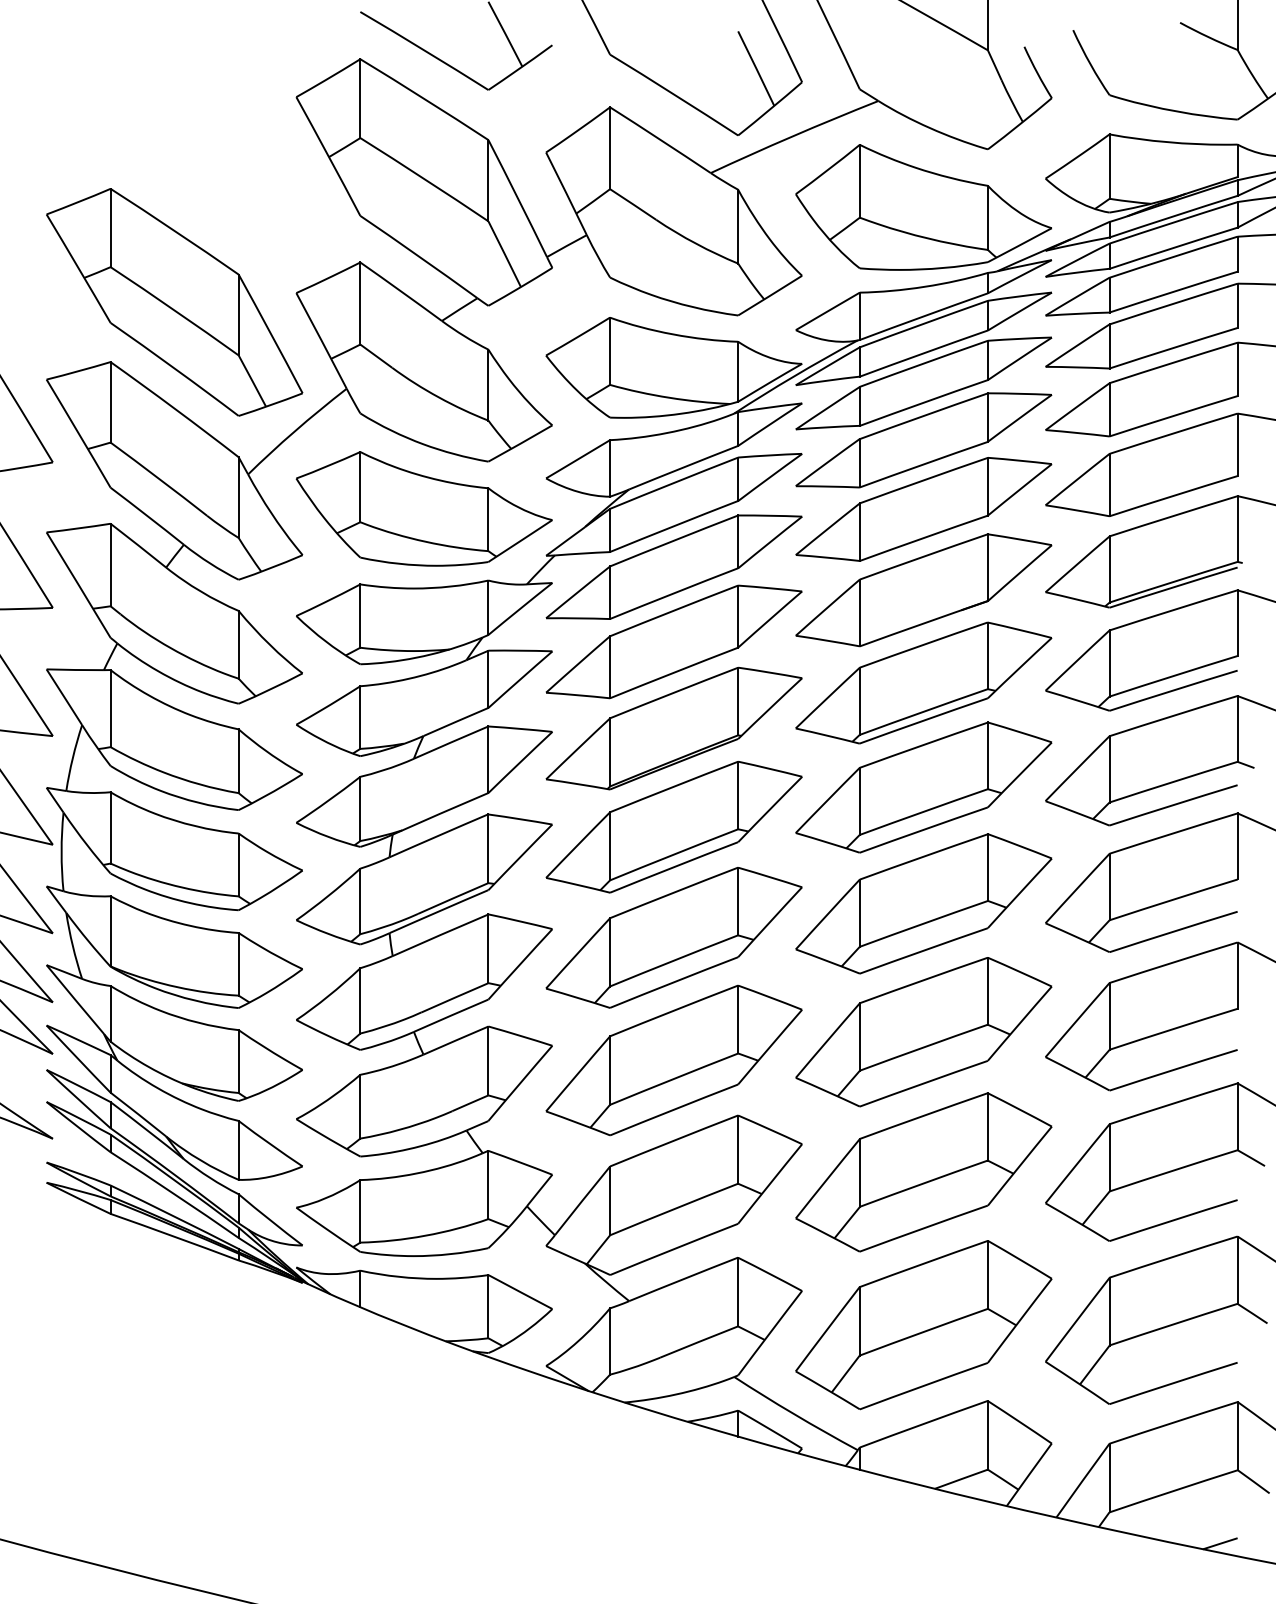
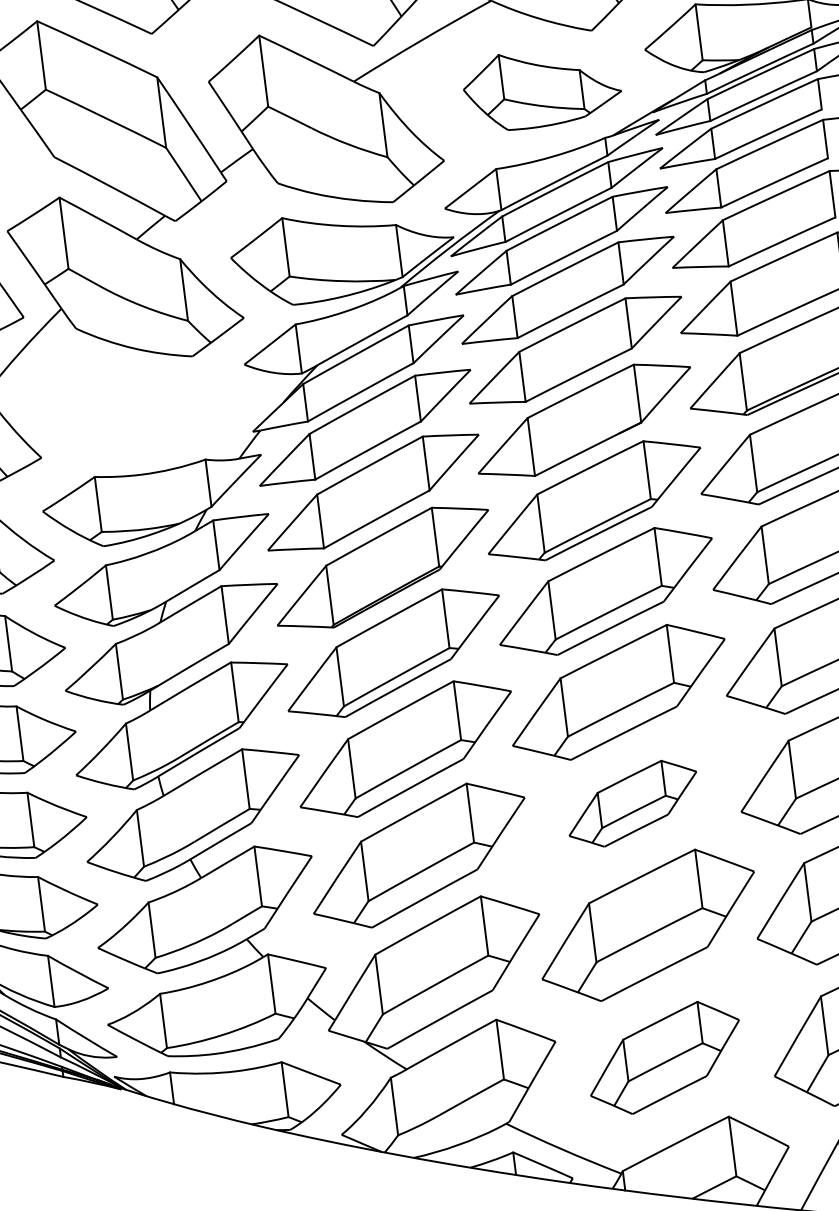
part: (923, 207) -> (542, 88), size x0.7
part: (423, 508) -> (141, 404), removed
part: (923, 1032) -> (632, 804), size x0.6
part: (923, 1325) -> (664, 1058), size x0.7

